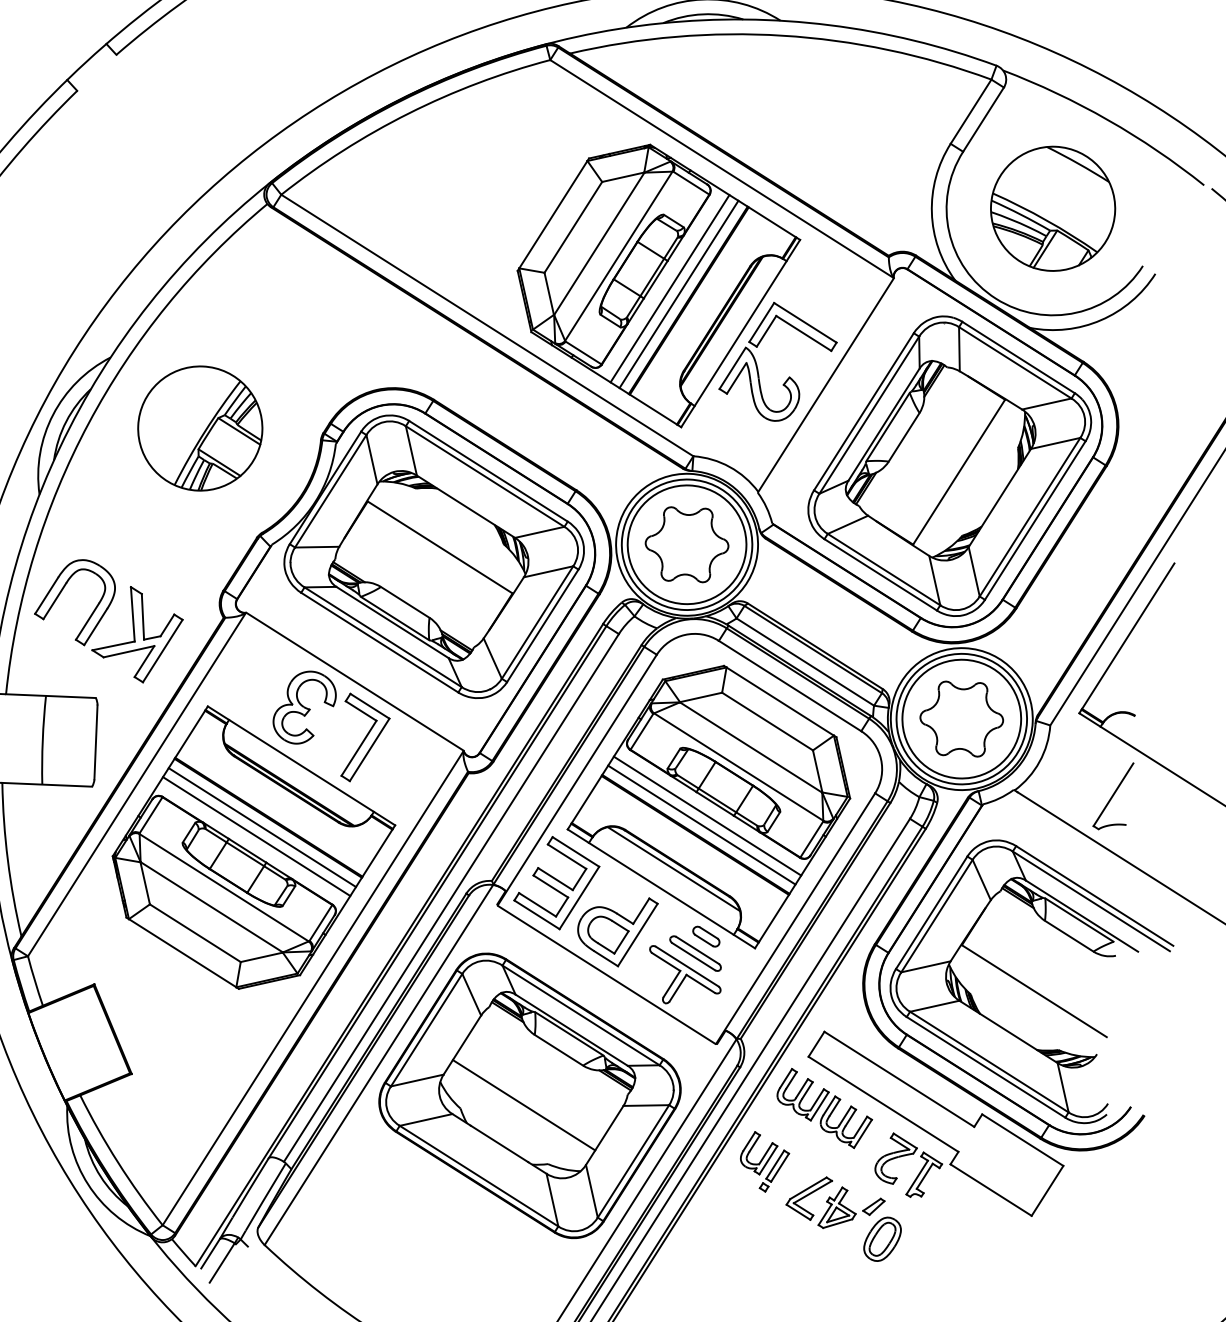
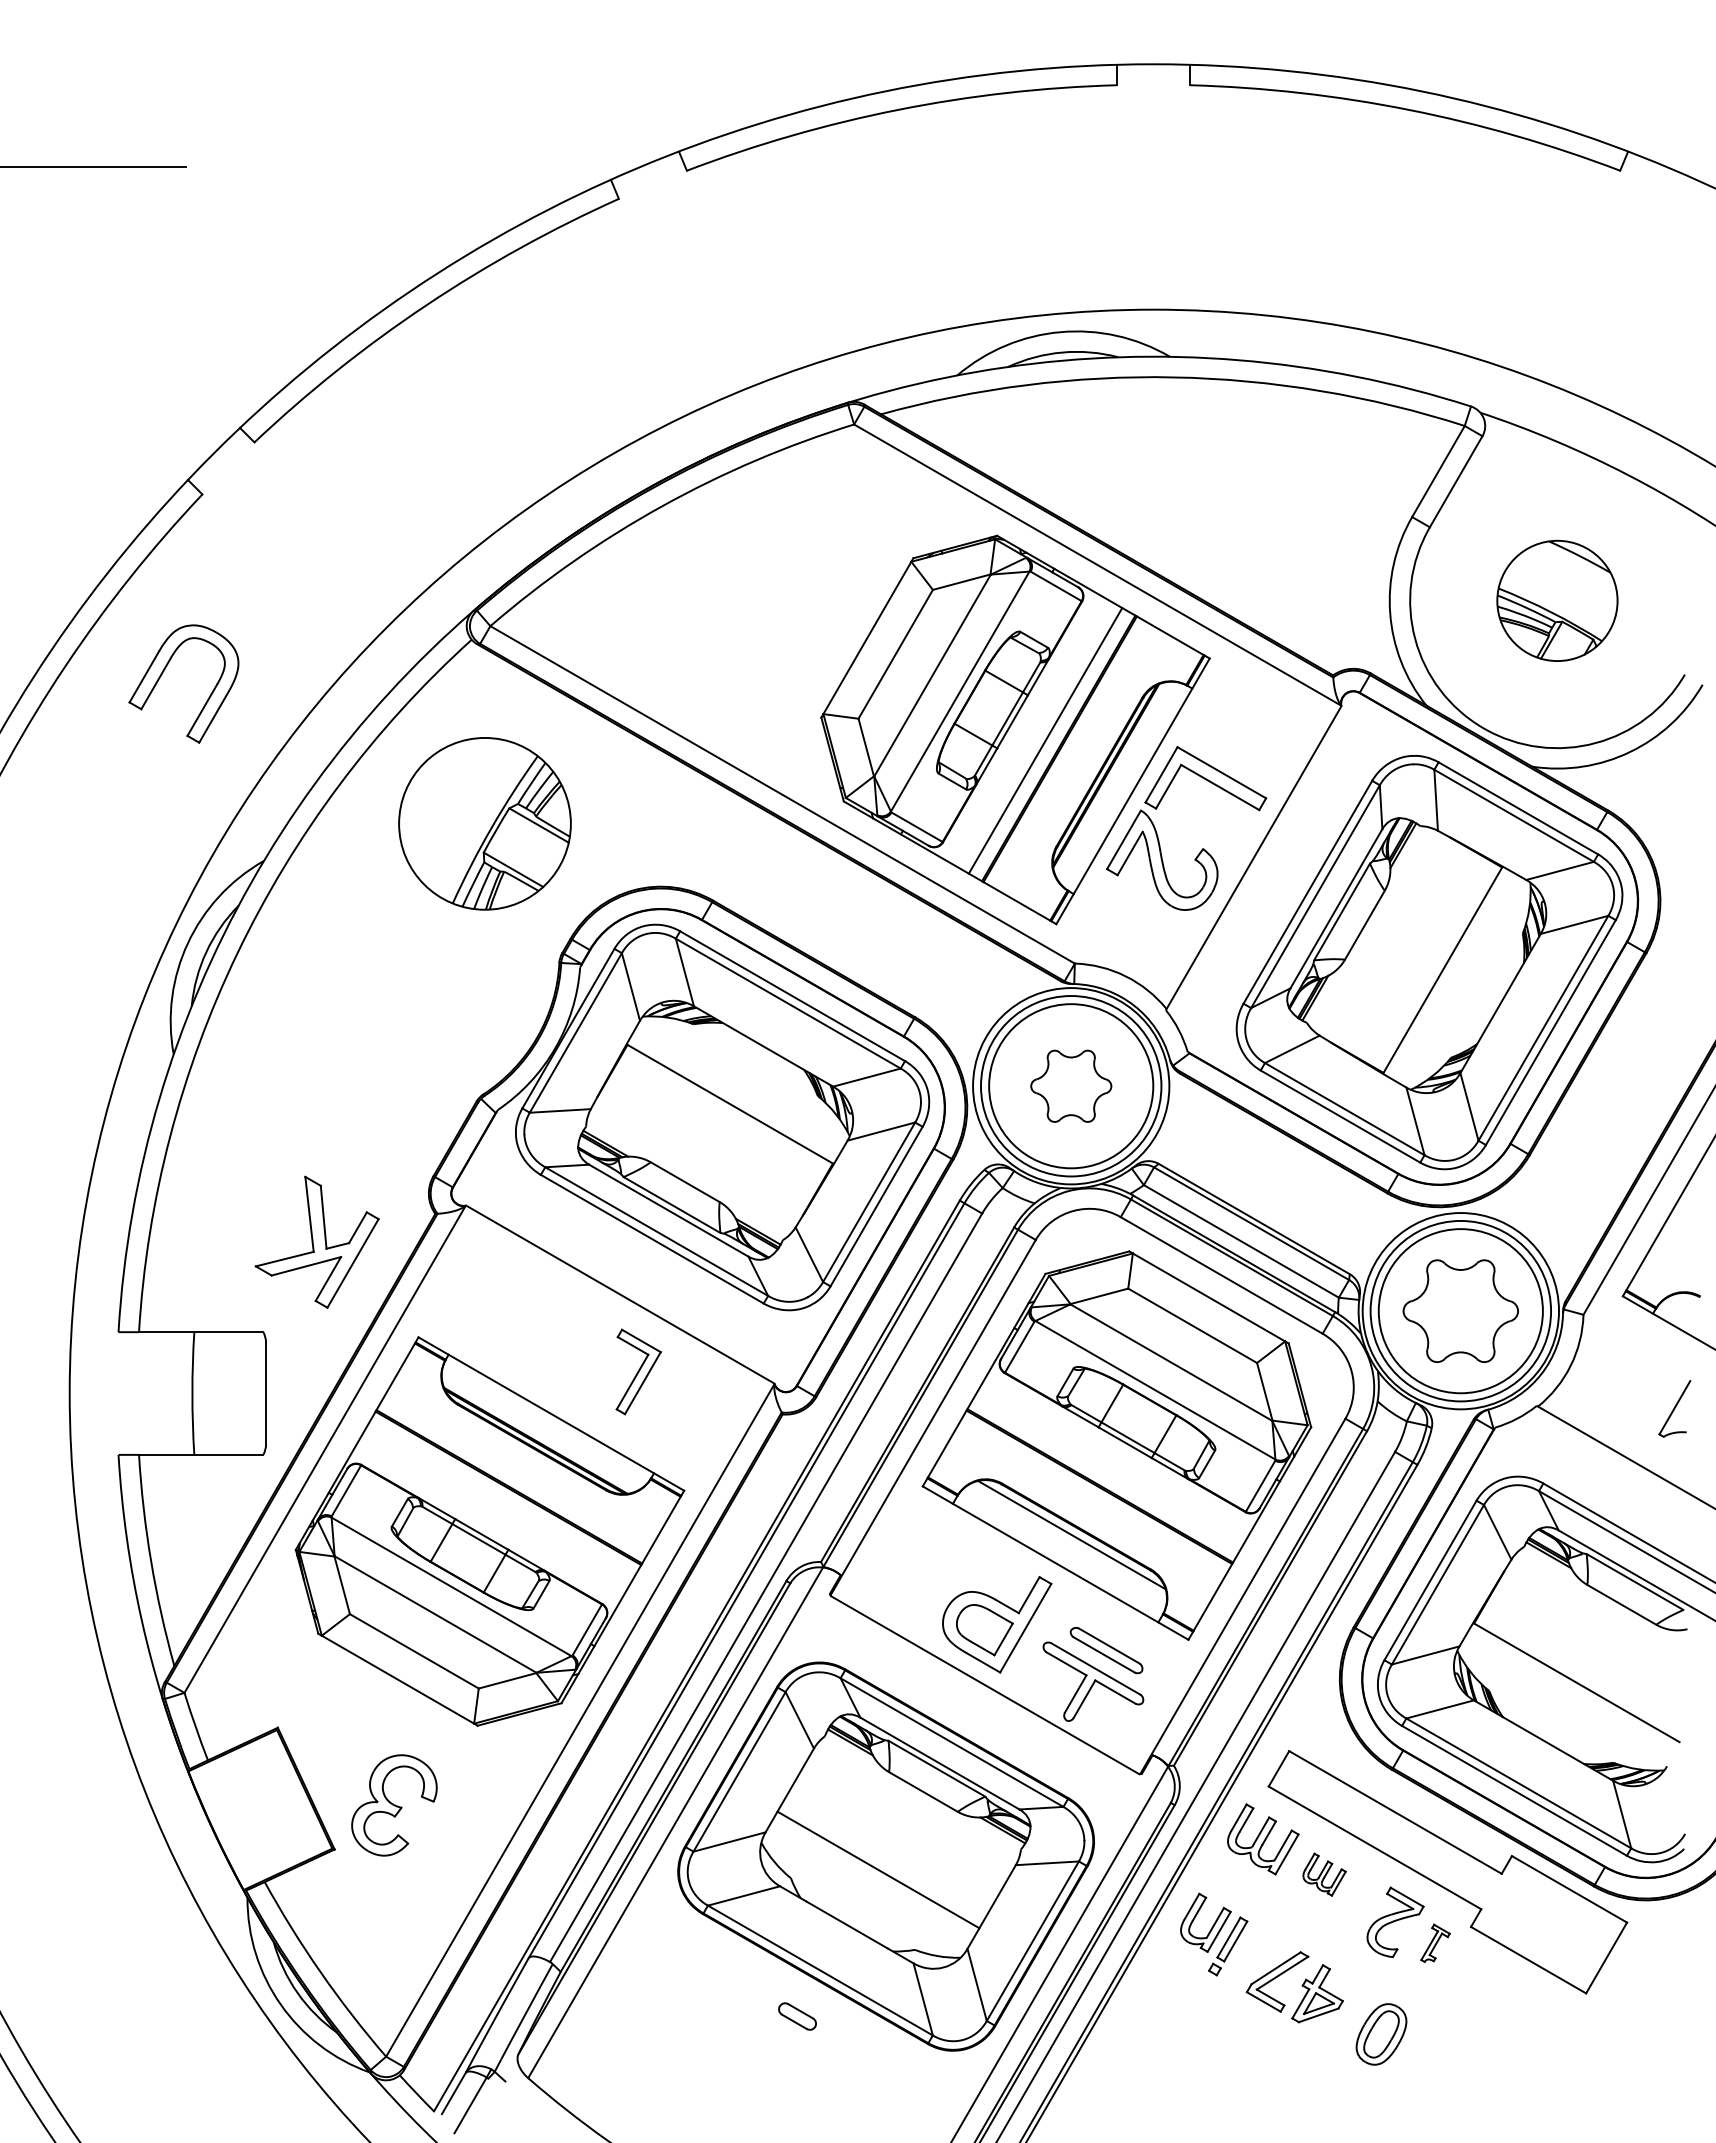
part: (1053, 208) -> (1557, 600), size x0.7
line: (669, 288) -> (1032, 733), removed
part: (199, 428) -> (484, 823), moved
part: (687, 544) -> (1071, 1086), size x0.7
part: (61, 592) -> (164, 671), moved
part: (304, 707) -> (394, 1805), moved
part: (365, 737) -> (638, 1371), size x0.7
part: (1113, 795) -> (1674, 1408), size x0.6
line: (707, 815) -> (1115, 1459), removed
line: (701, 824) -> (1107, 1472), removed
line: (262, 827) -> (500, 1501), removed
line: (256, 836) -> (493, 1513), removed
part: (556, 882) -> (910, 1560), removed
part: (706, 936) -> (797, 2016), moved
part: (846, 1122) -> (1324, 1874), size x0.6
part: (924, 1175) -> (1435, 1943), size x0.6
part: (873, 1206) -> (1367, 1989), removed

